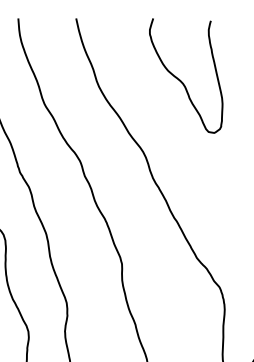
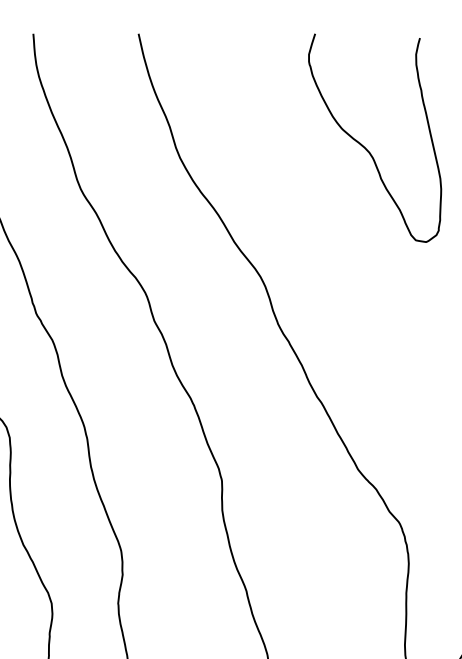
curve: (181, 80) -> (366, 146), moved

